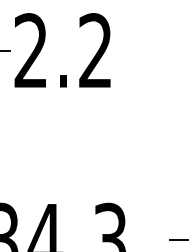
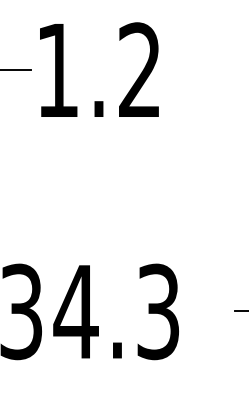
text: (30, 50) -> (56, 69), 2.2 -> 1.2

